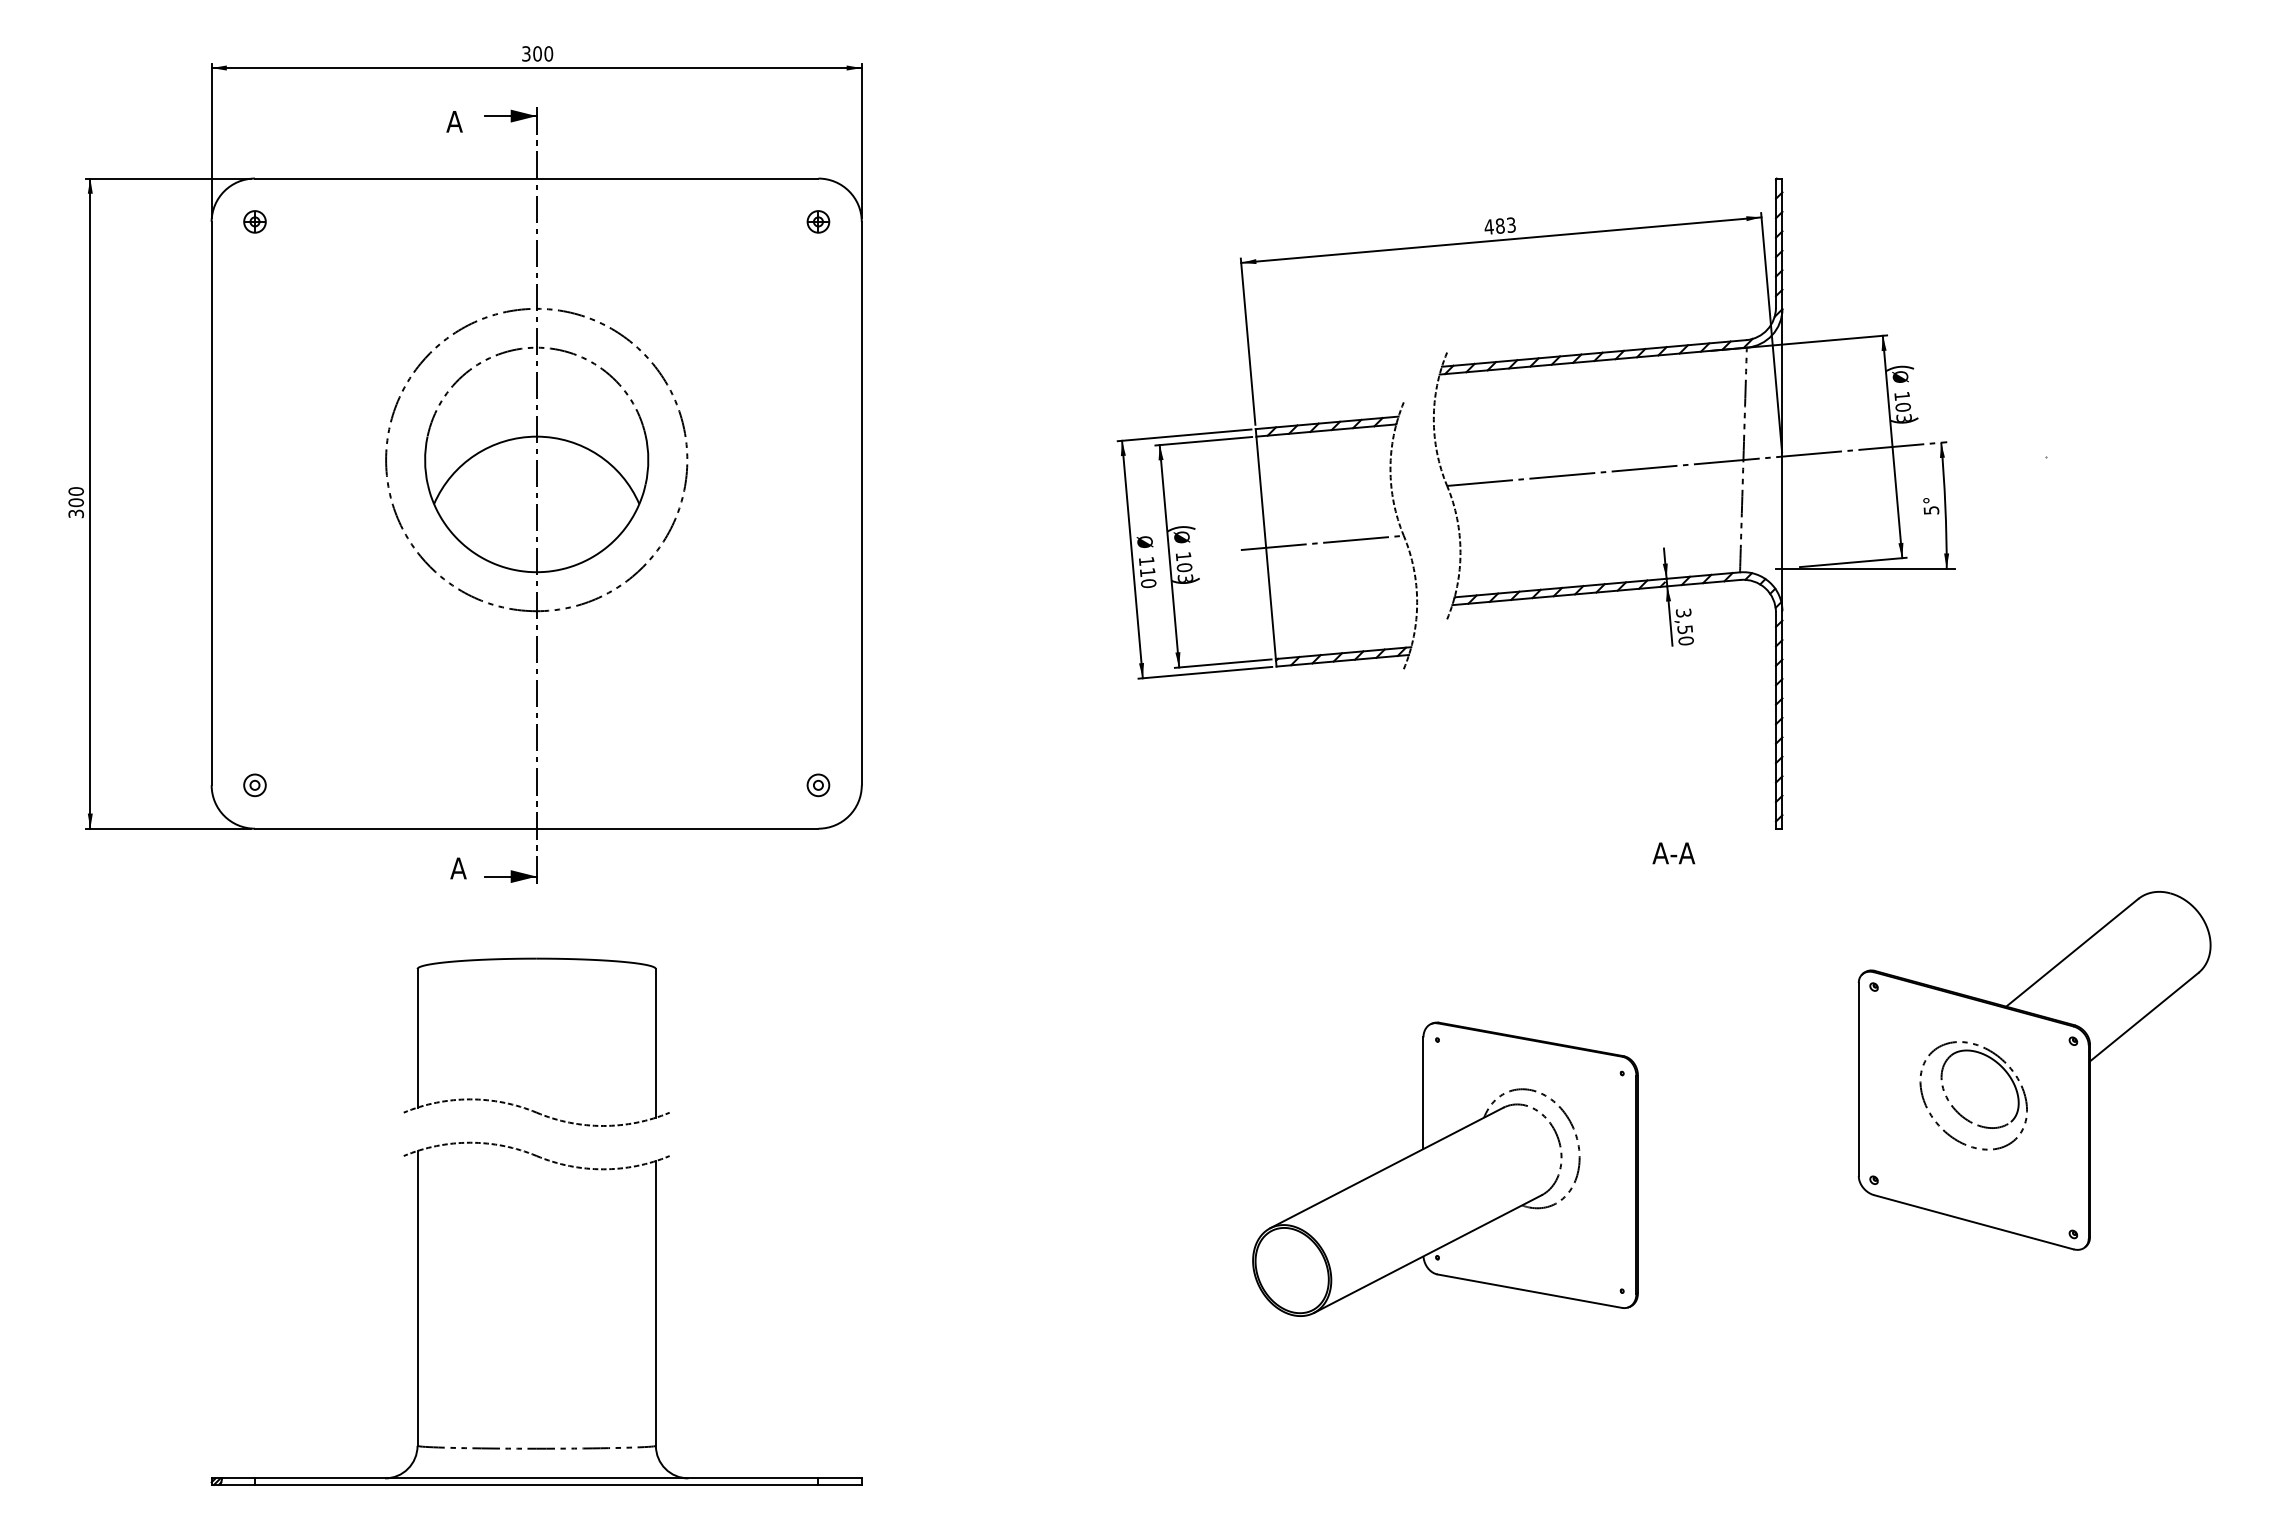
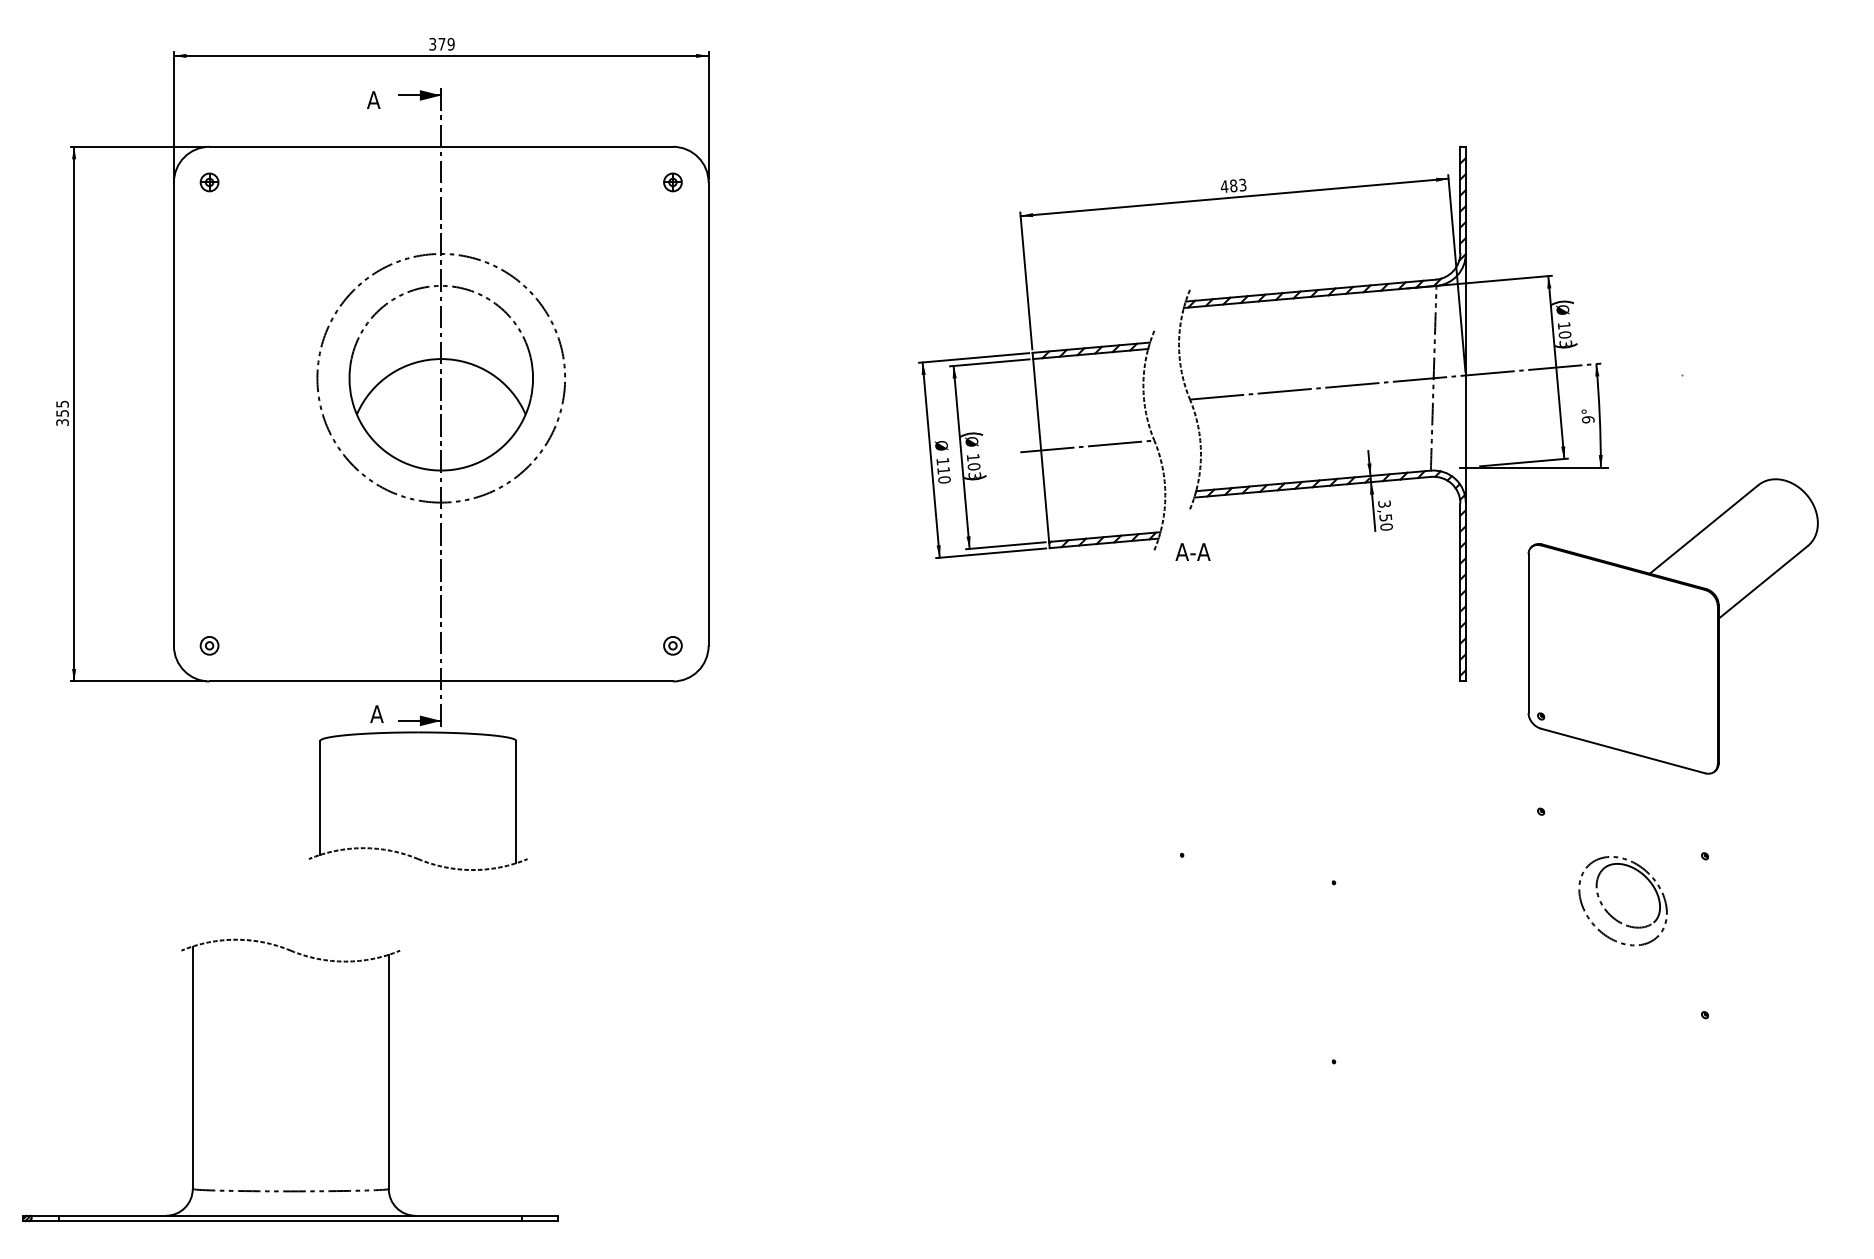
text: (542, 53) -> (446, 43), 300 -> 379
text: (75, 497) -> (61, 409), 300 -> 355
text: (1930, 510) -> (1587, 419), 5° -> 9°
text: (1673, 853) -> (1192, 552), moved
part: (2034, 1070) -> (1673, 626), moved
part: (520, 1105) -> (404, 853), moved
part: (1445, 1168) -> (1188, 960), removed
part: (418, 1313) -> (193, 1080), moved

